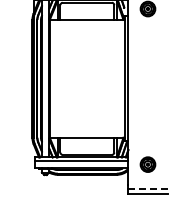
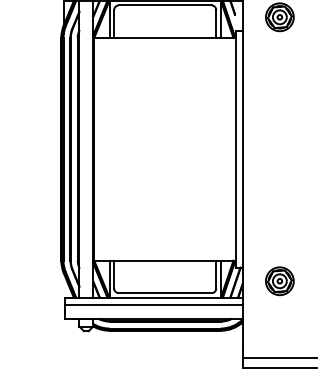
part: (147, 164) -> (278, 280), moved
line: (147, 189) -> (278, 358), dashed -> solid

